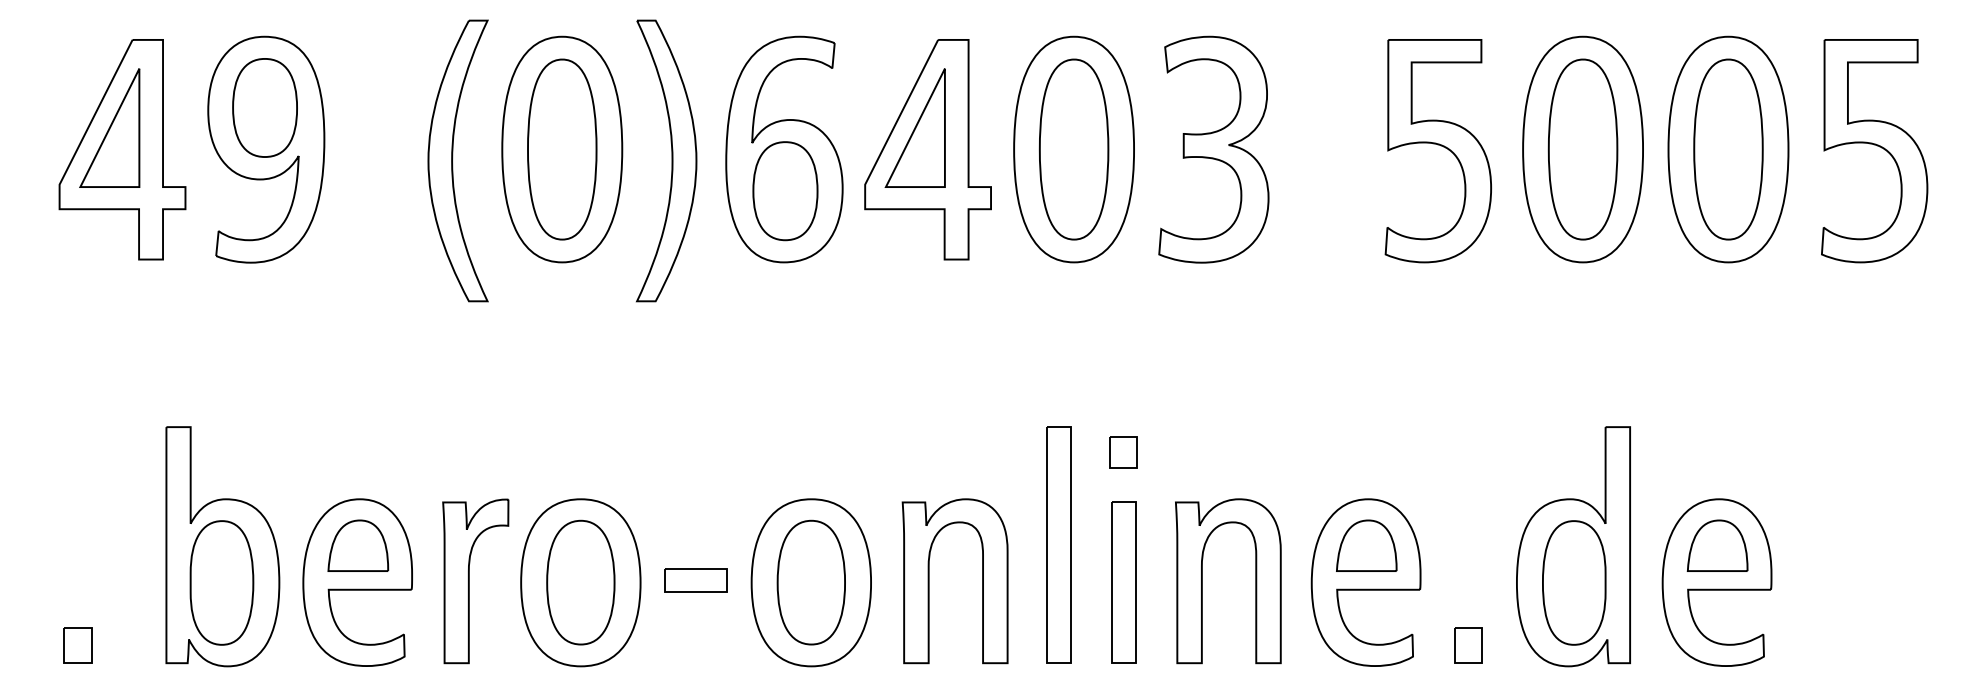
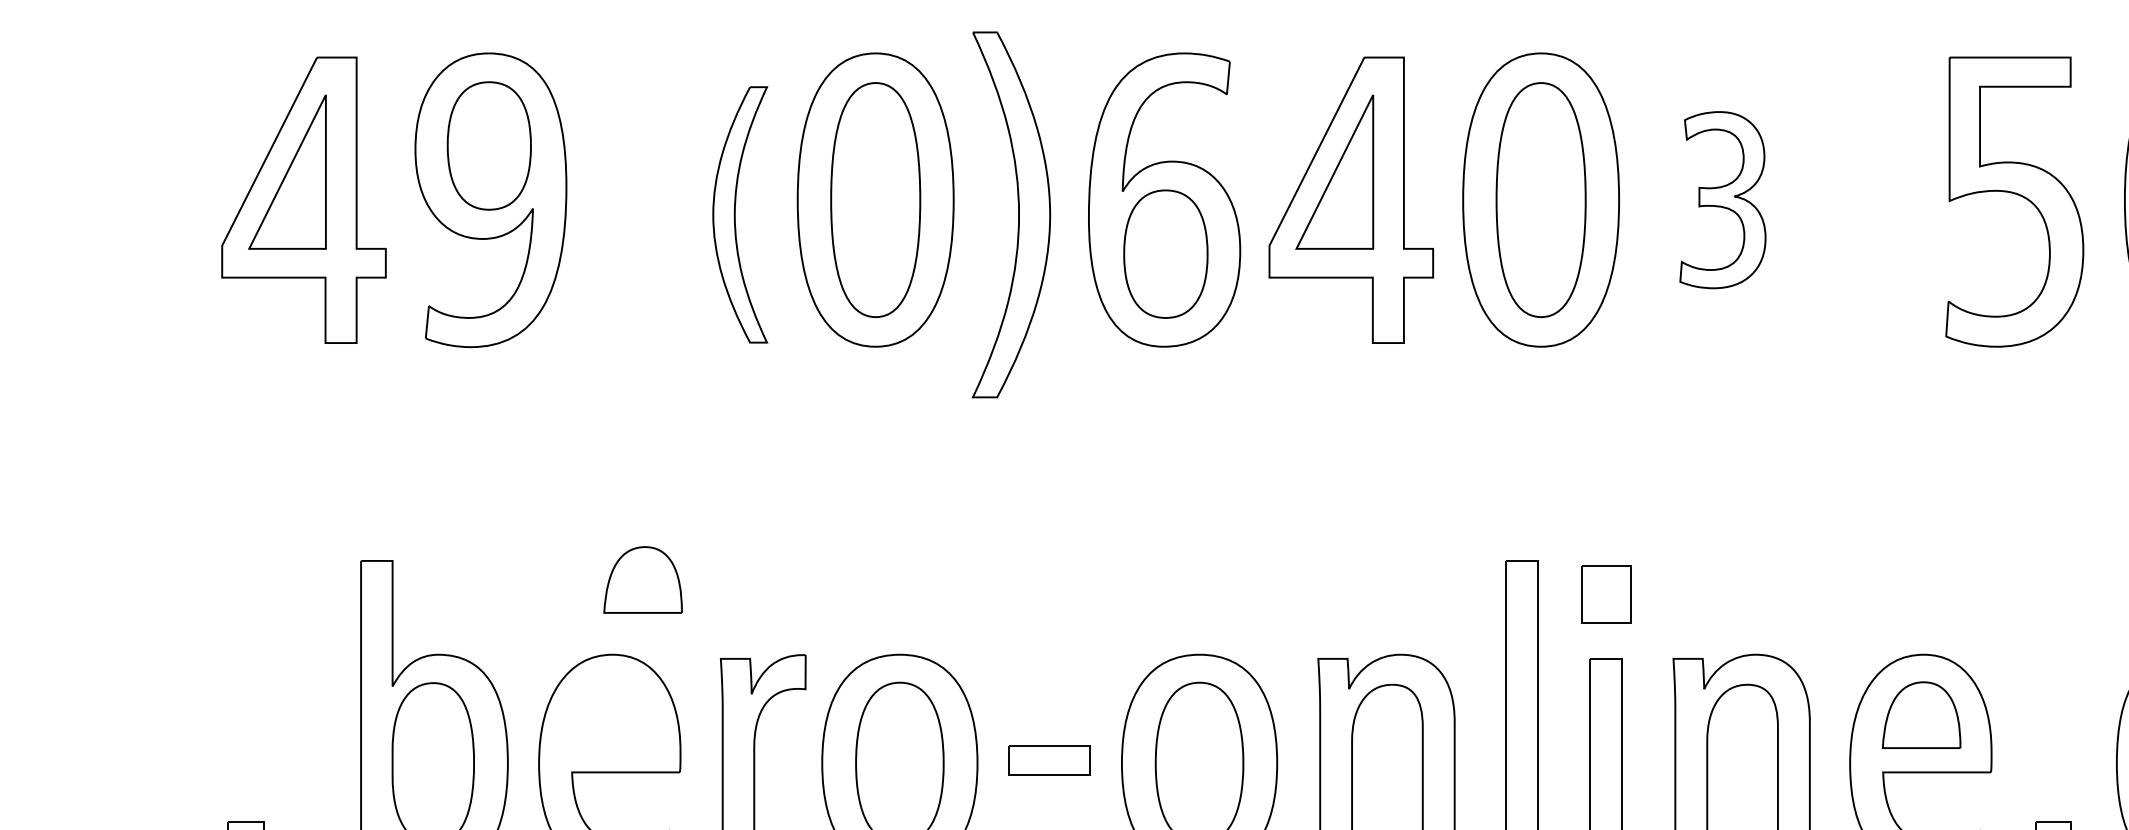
part: (1213, 149) -> (1722, 199), size x0.6
part: (457, 160) -> (739, 214), size x0.7
part: (1123, 452) -> (1605, 593), size x1.4
part: (358, 545) -> (643, 579), moved

